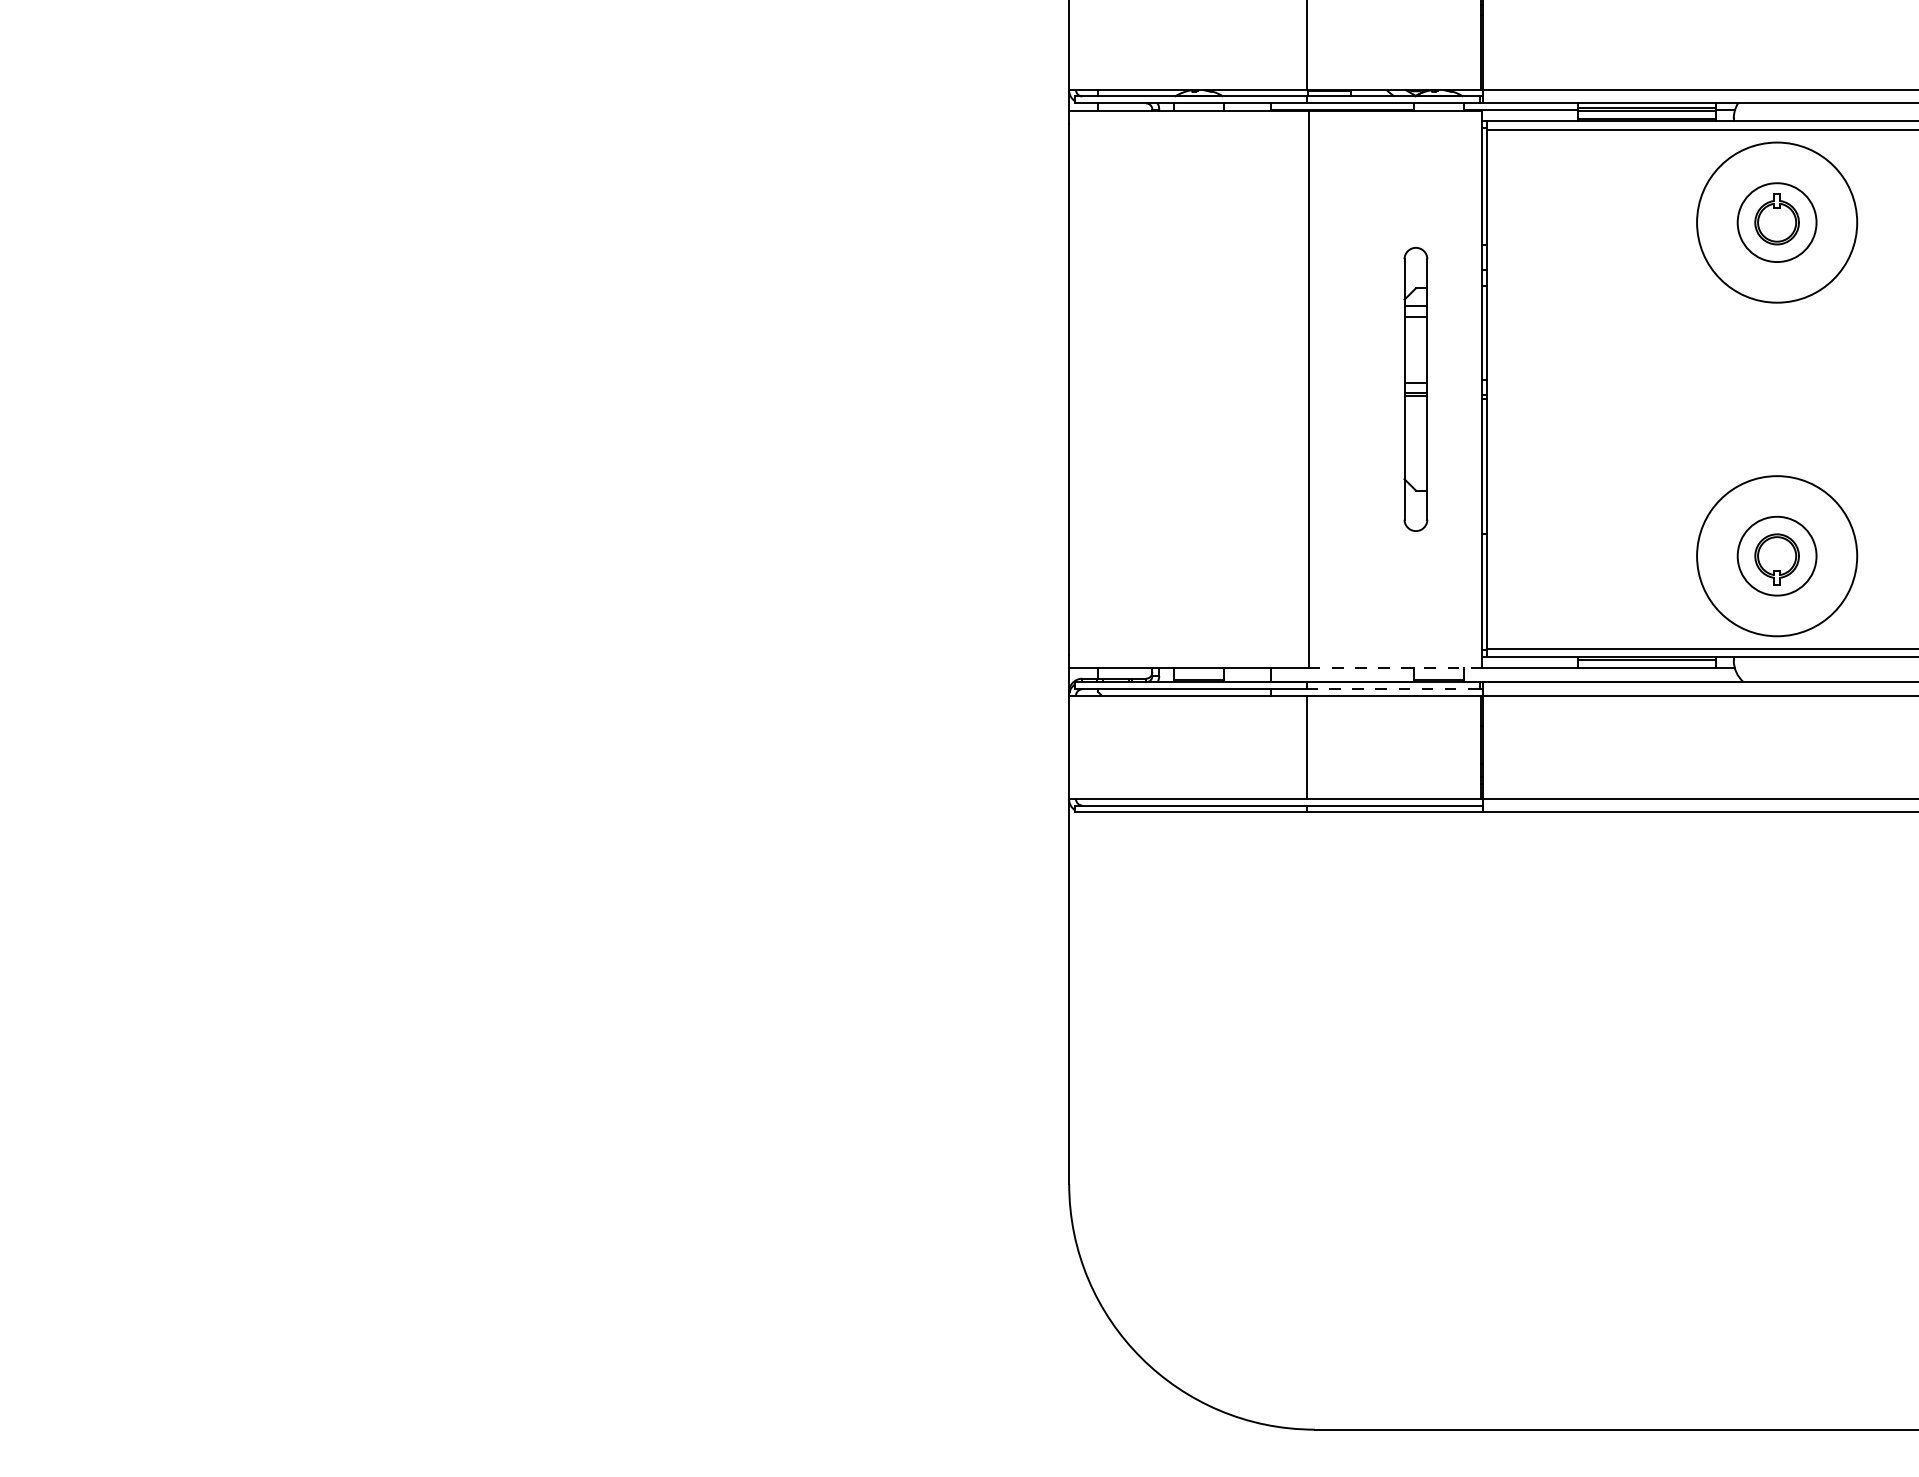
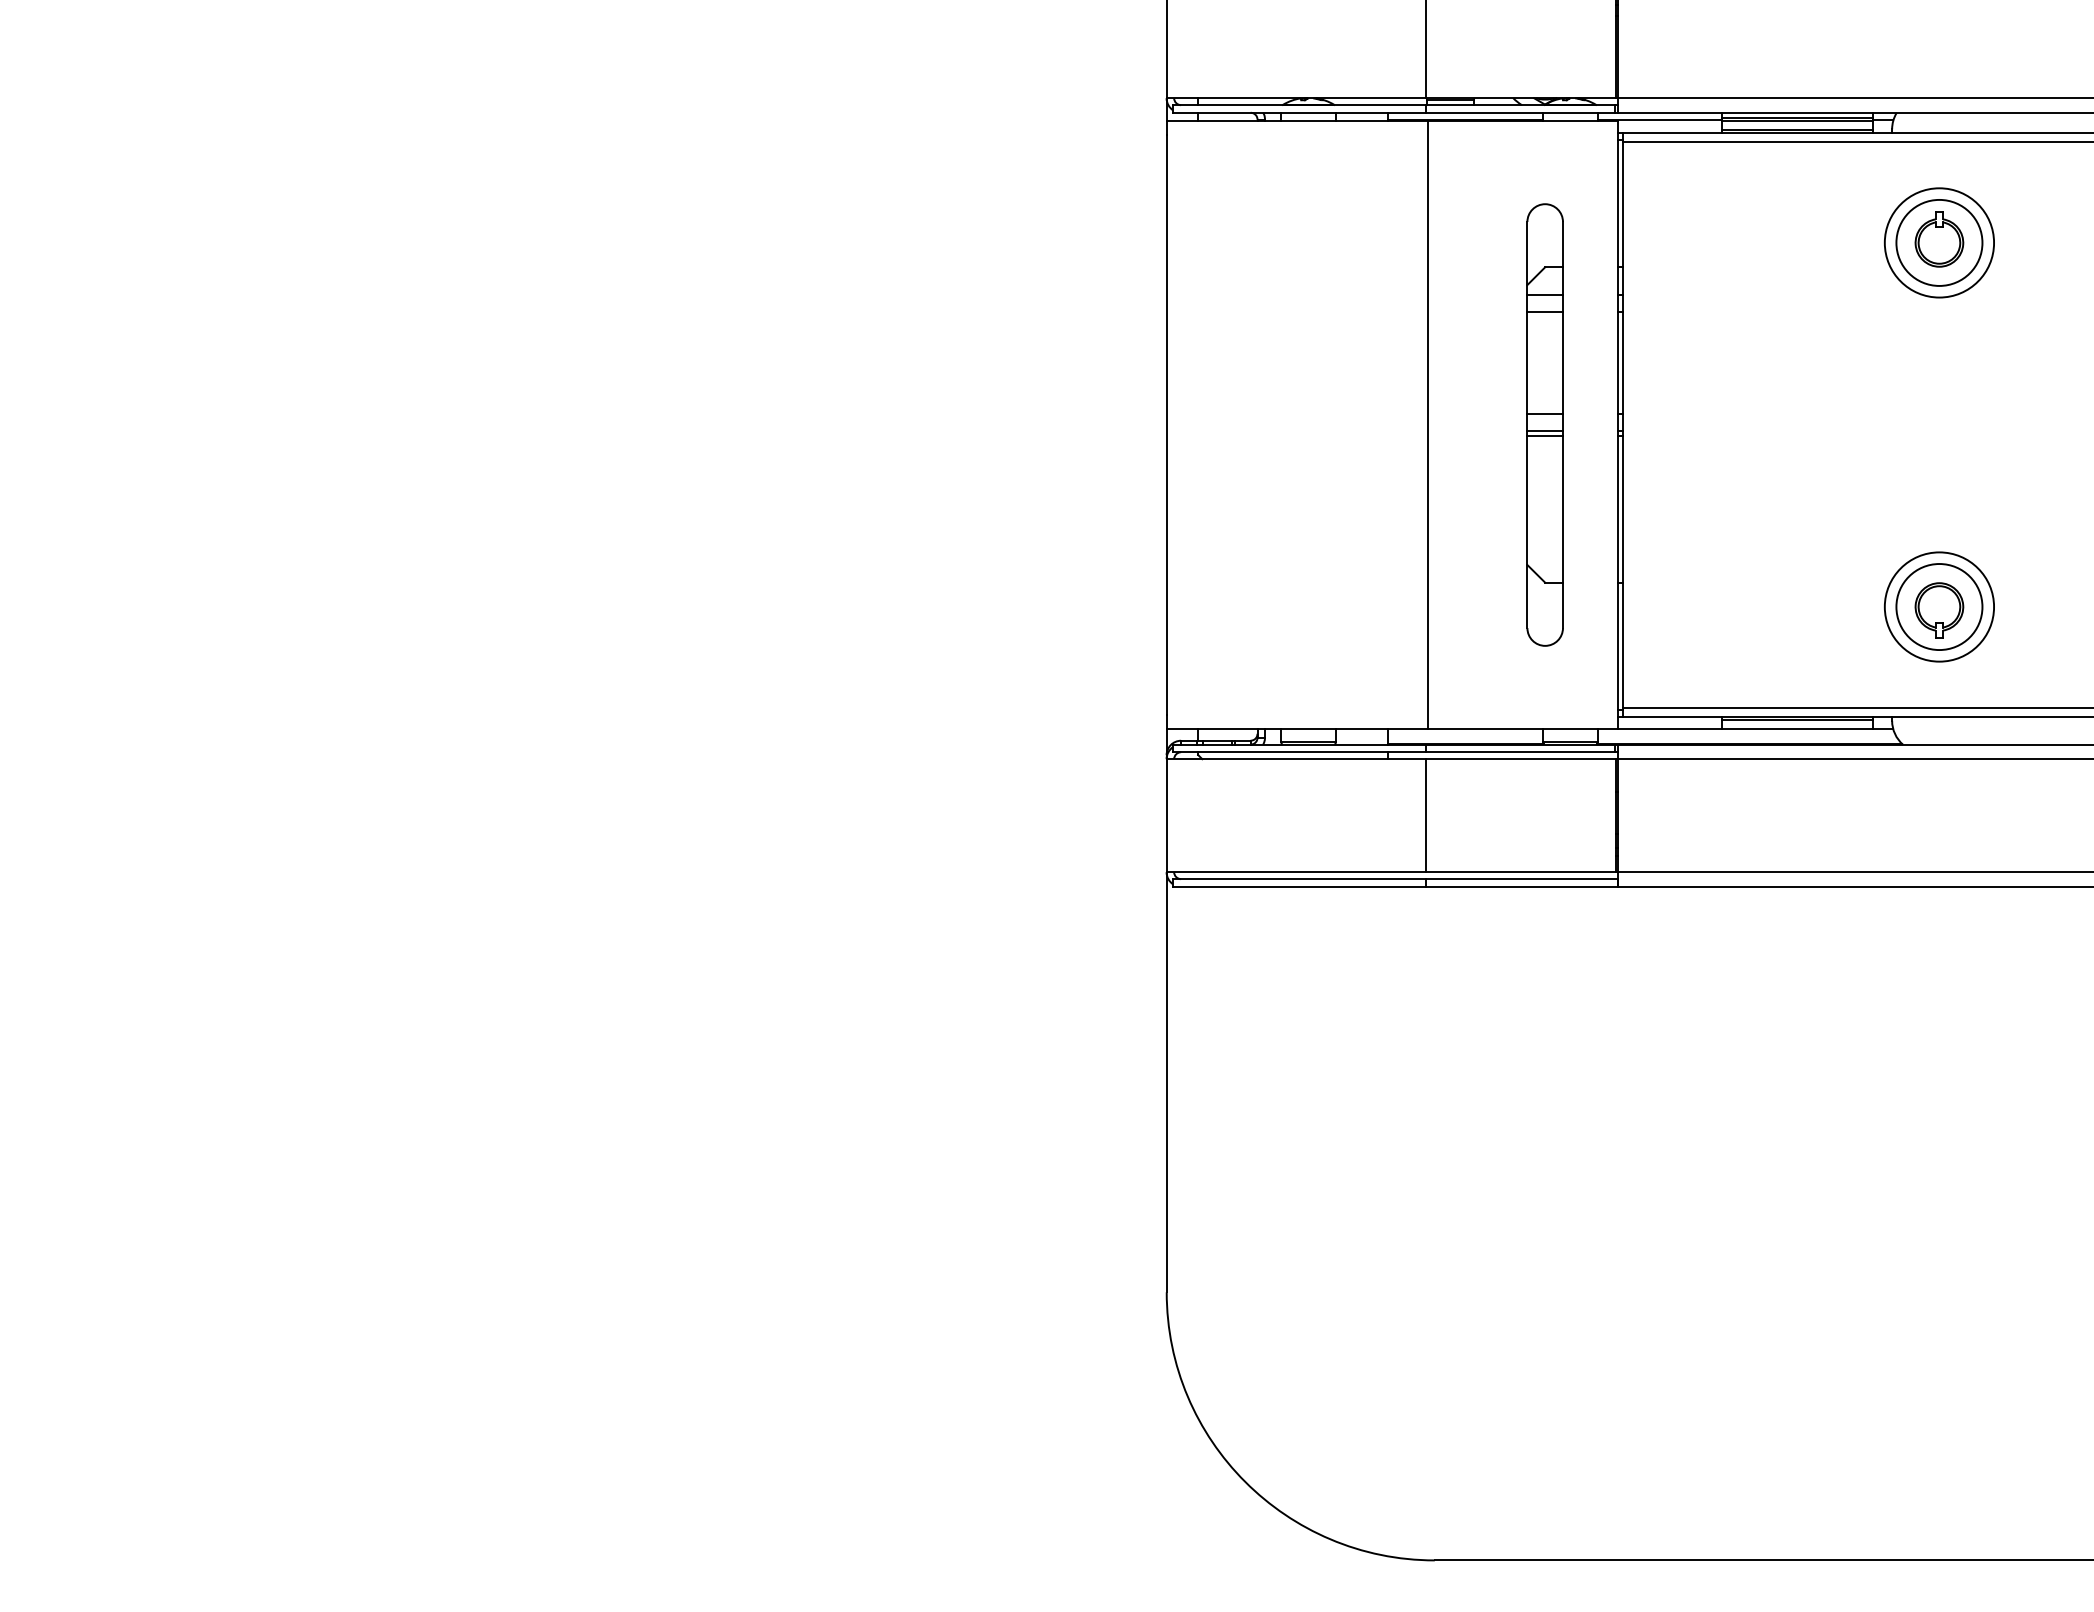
circle: (1777, 222) -> (1939, 242), size x0.62
part: (1415, 389) -> (1544, 425), size x1.43
circle: (1777, 556) -> (1939, 607), size x0.62
line: (1395, 668) -> (1522, 729), dashed -> solid
line: (1392, 689) -> (1519, 752), dashed -> solid

